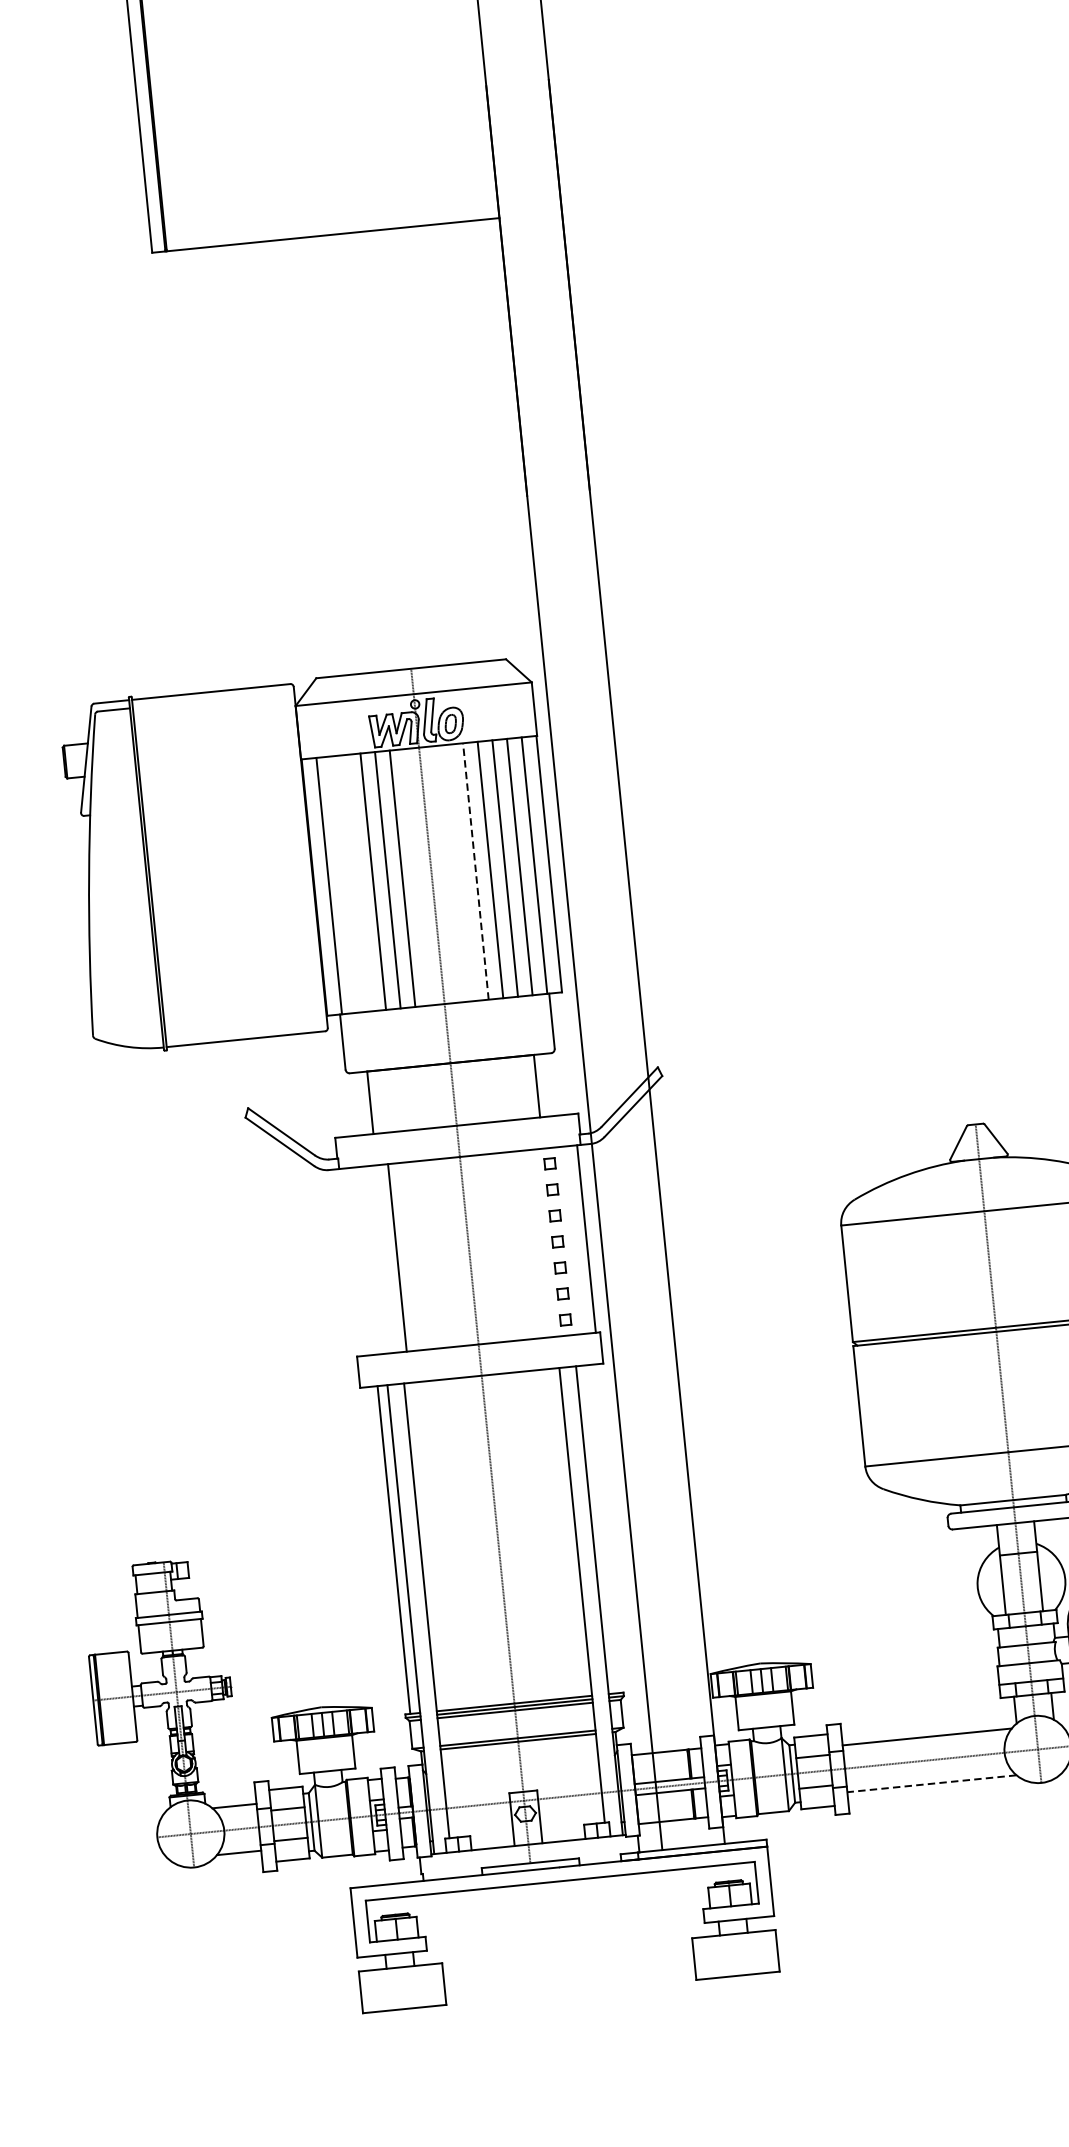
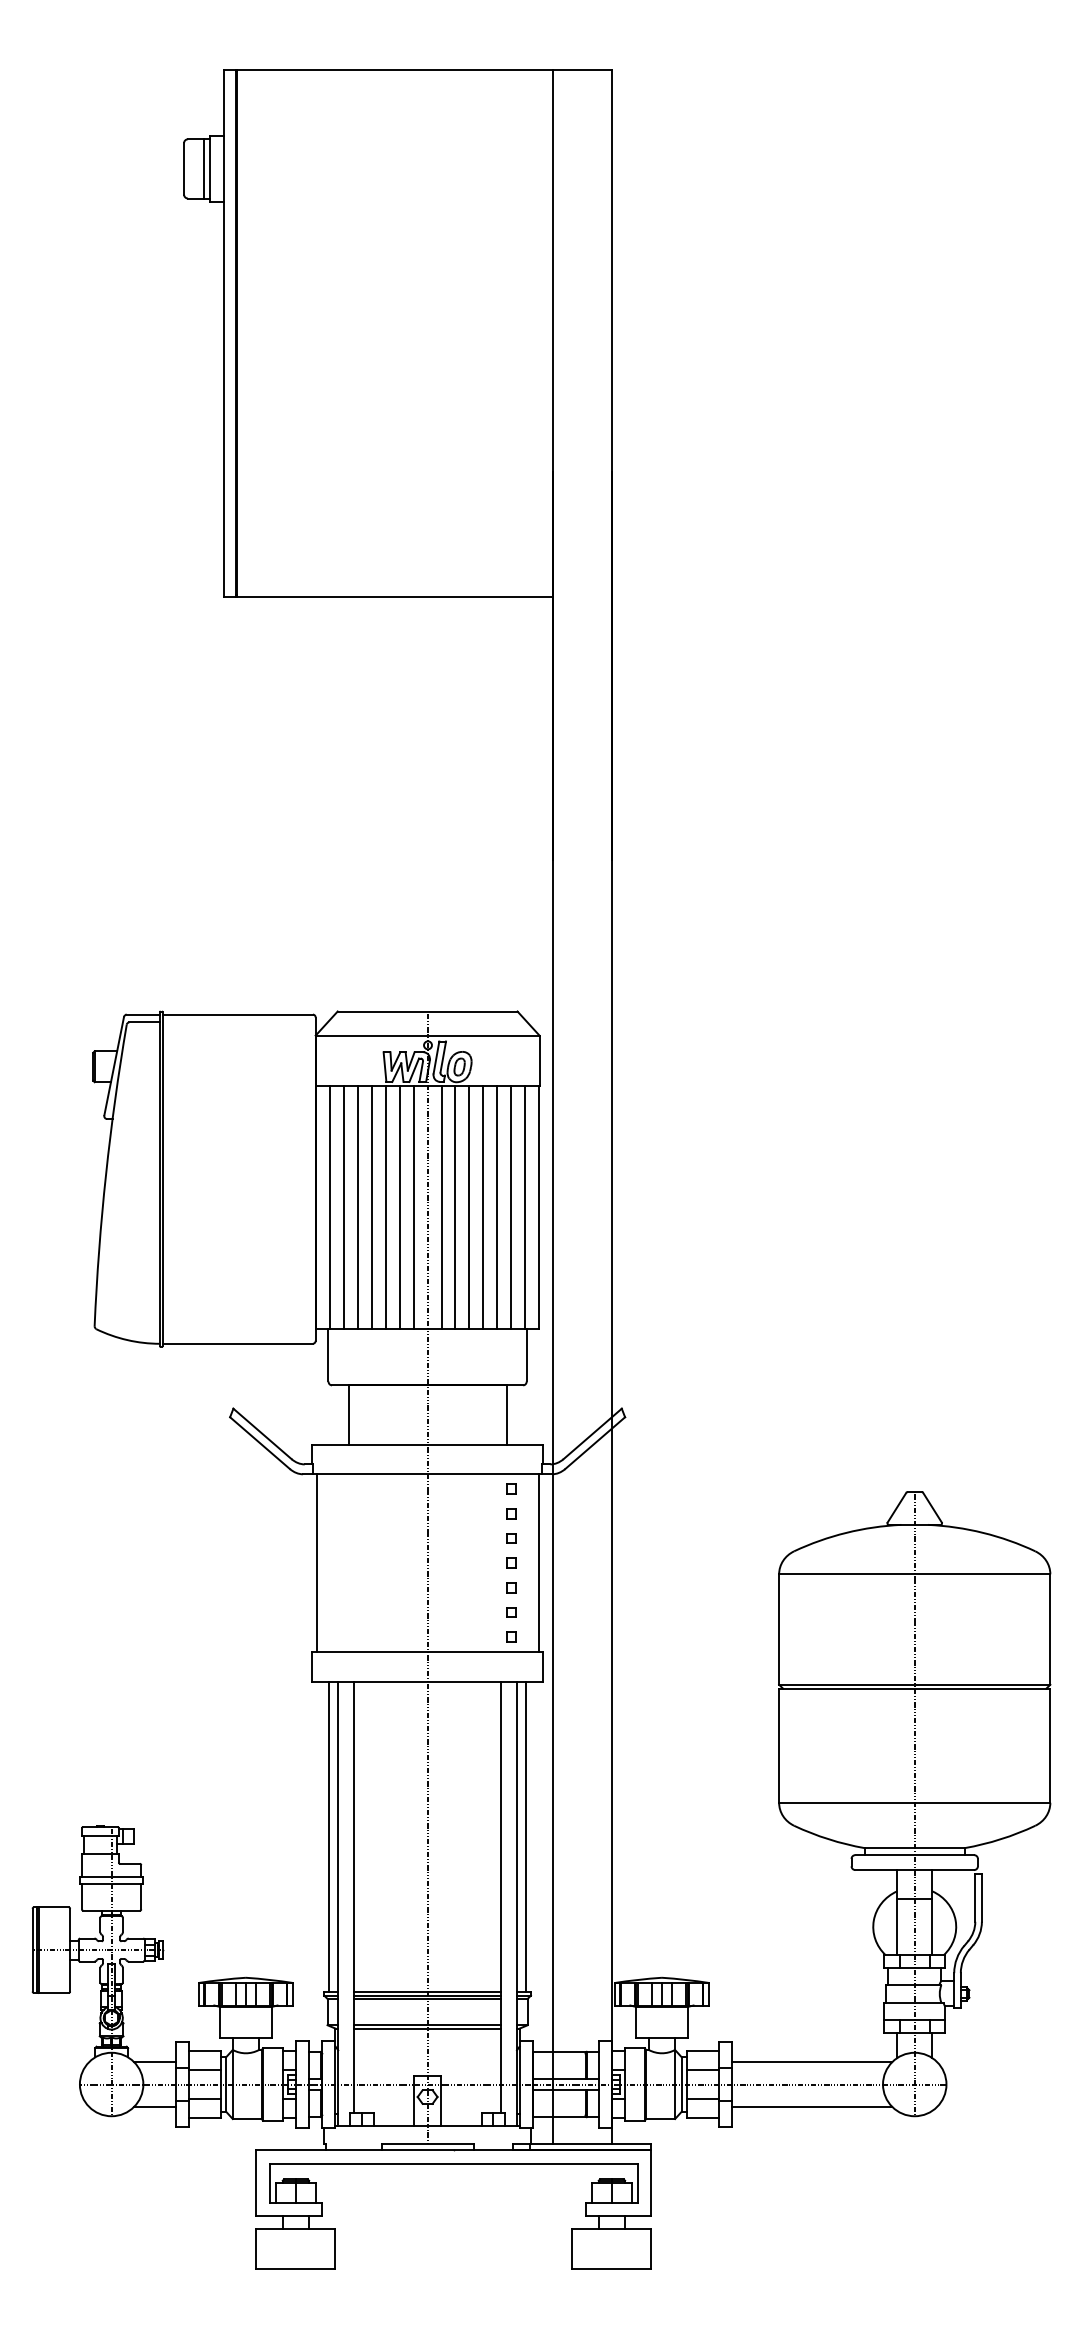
line: (476, 871) -> (469, 1207), dashed -> solid
line: (461, 872) -> (455, 1207), added
line: (446, 874) -> (441, 1207), added
line: (416, 877) -> (413, 1207), added
line: (358, 882) -> (358, 1207), added
line: (344, 884) -> (344, 1207), added
line: (397, 1258) -> (316, 1563), moved
line: (602, 1528) -> (526, 1836), added
line: (931, 1783) -> (811, 2106), dashed -> solid

